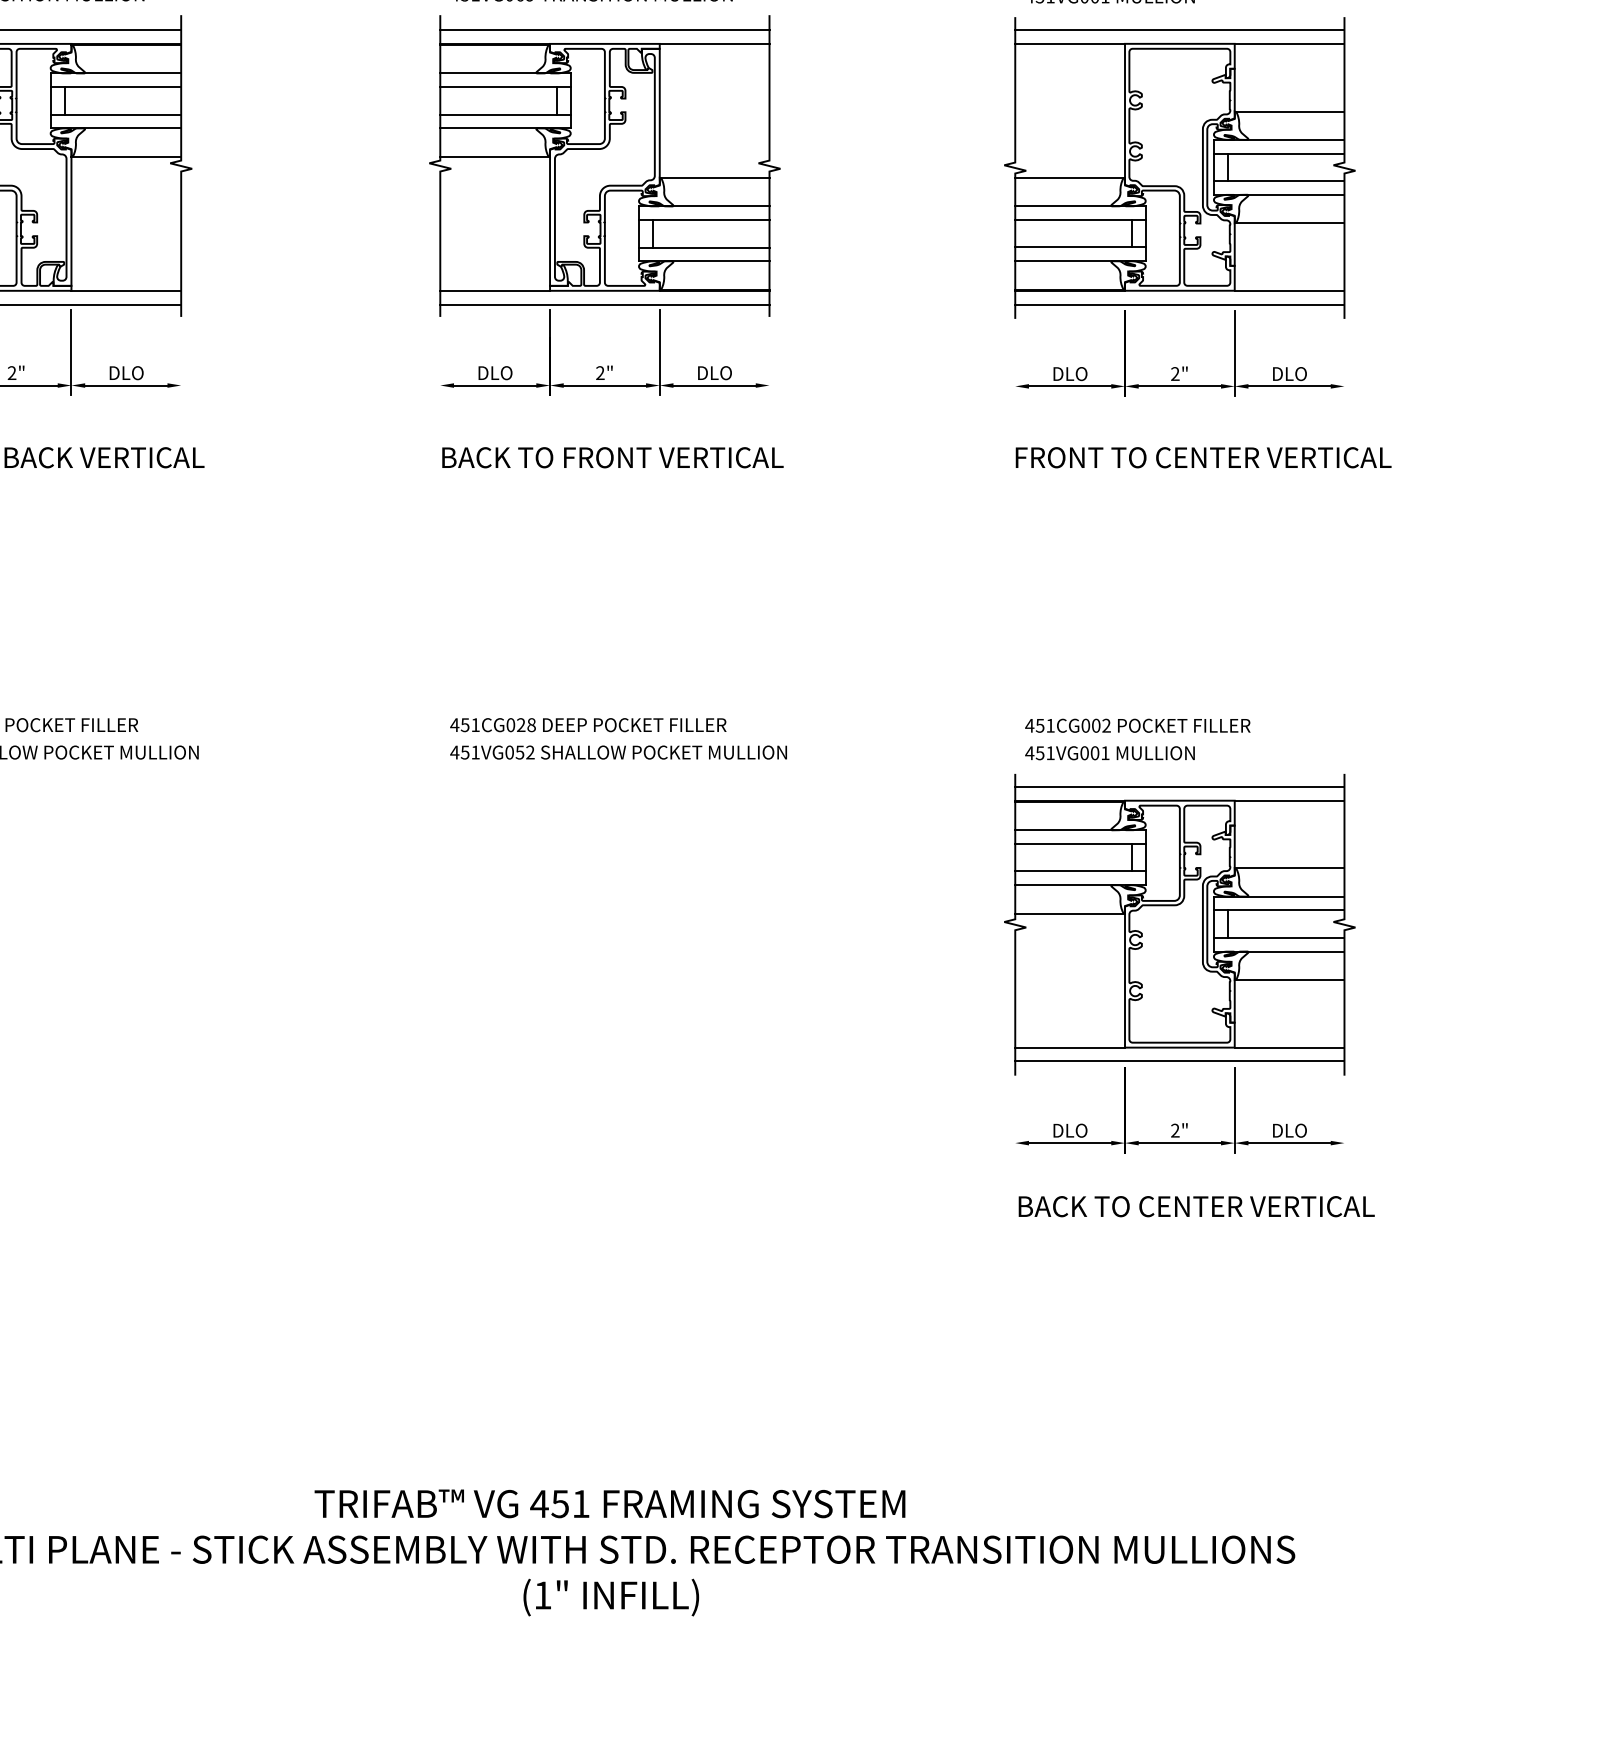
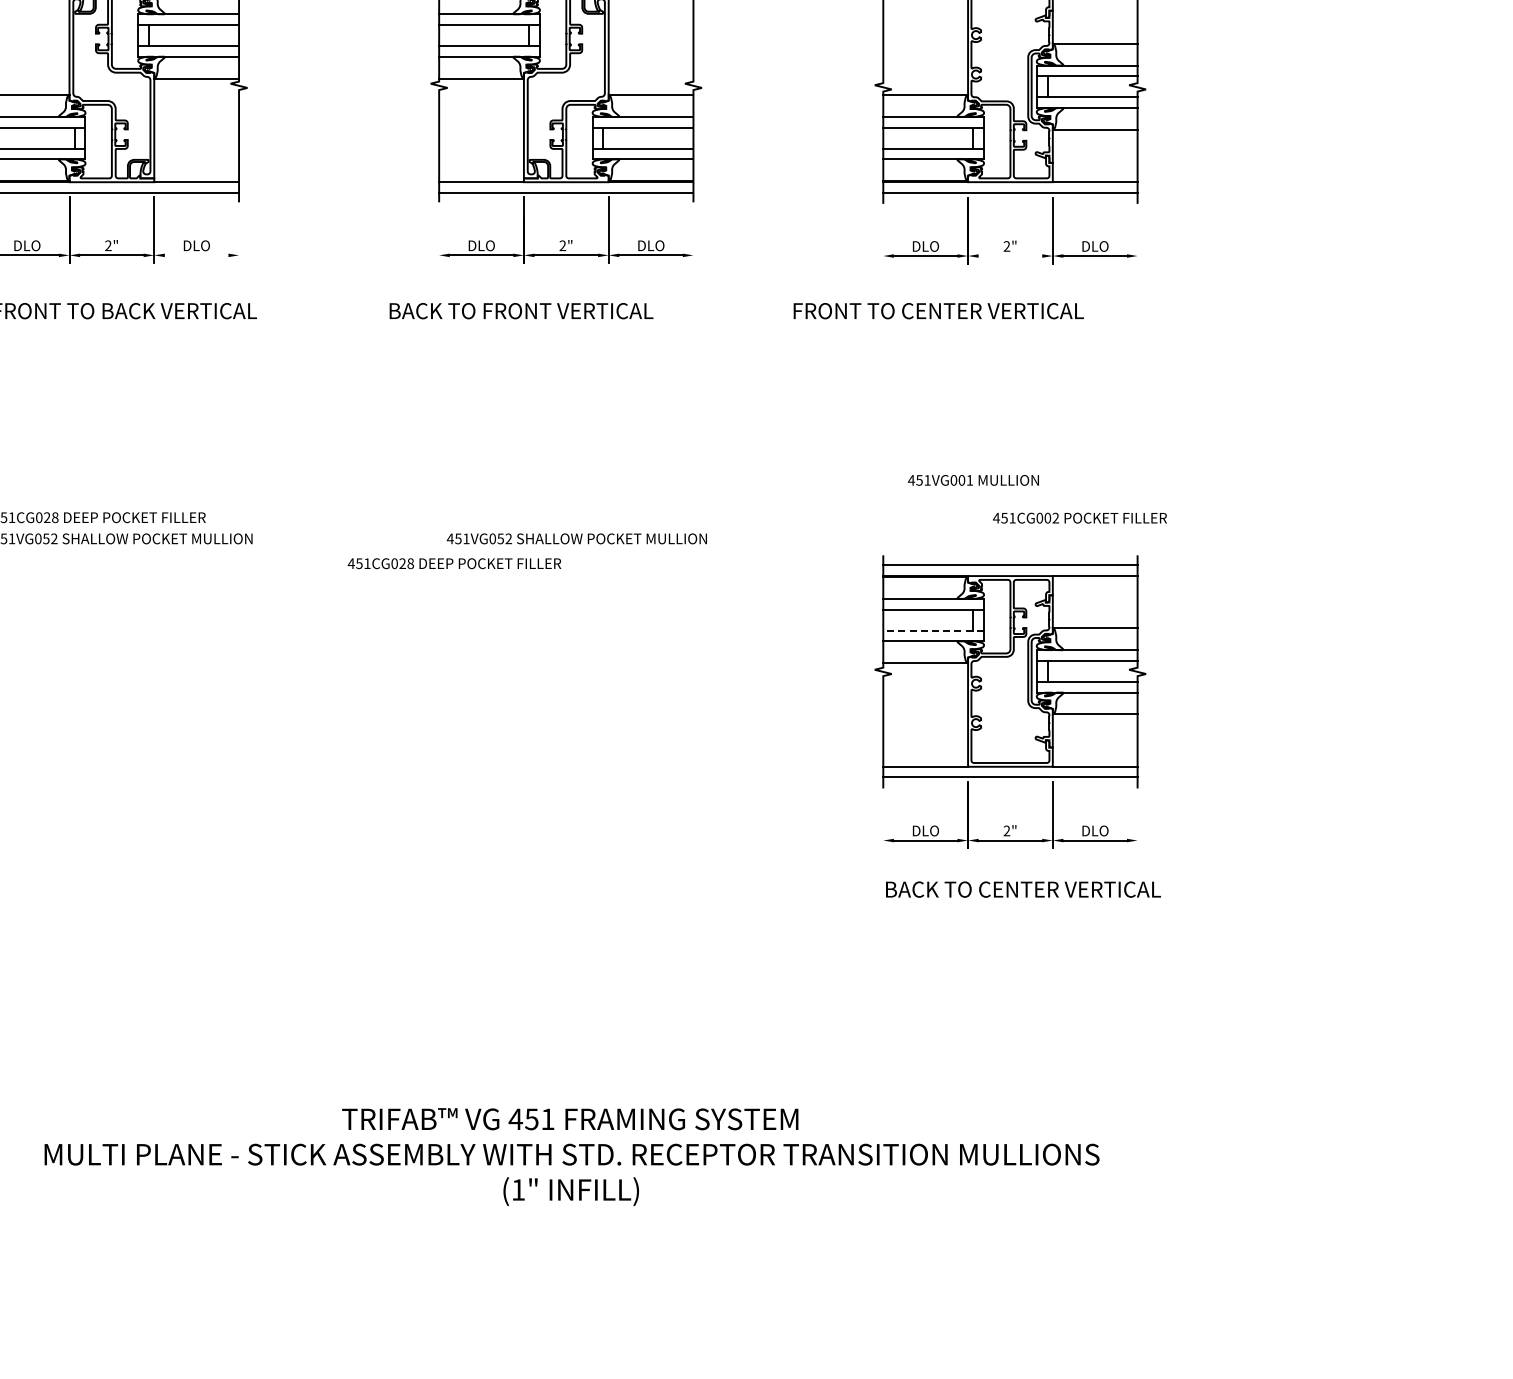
line: (126, 385) -> (196, 255), removed
line: (1179, 386) -> (1010, 256), removed
text: (612, 458) -> (521, 311), moved
text: (1203, 458) -> (938, 311), moved
text: (588, 724) -> (454, 563), moved
text: (1137, 724) -> (1079, 517), moved
text: (1110, 753) -> (973, 480), moved
line: (1080, 871) -> (933, 630), solid -> dashed

